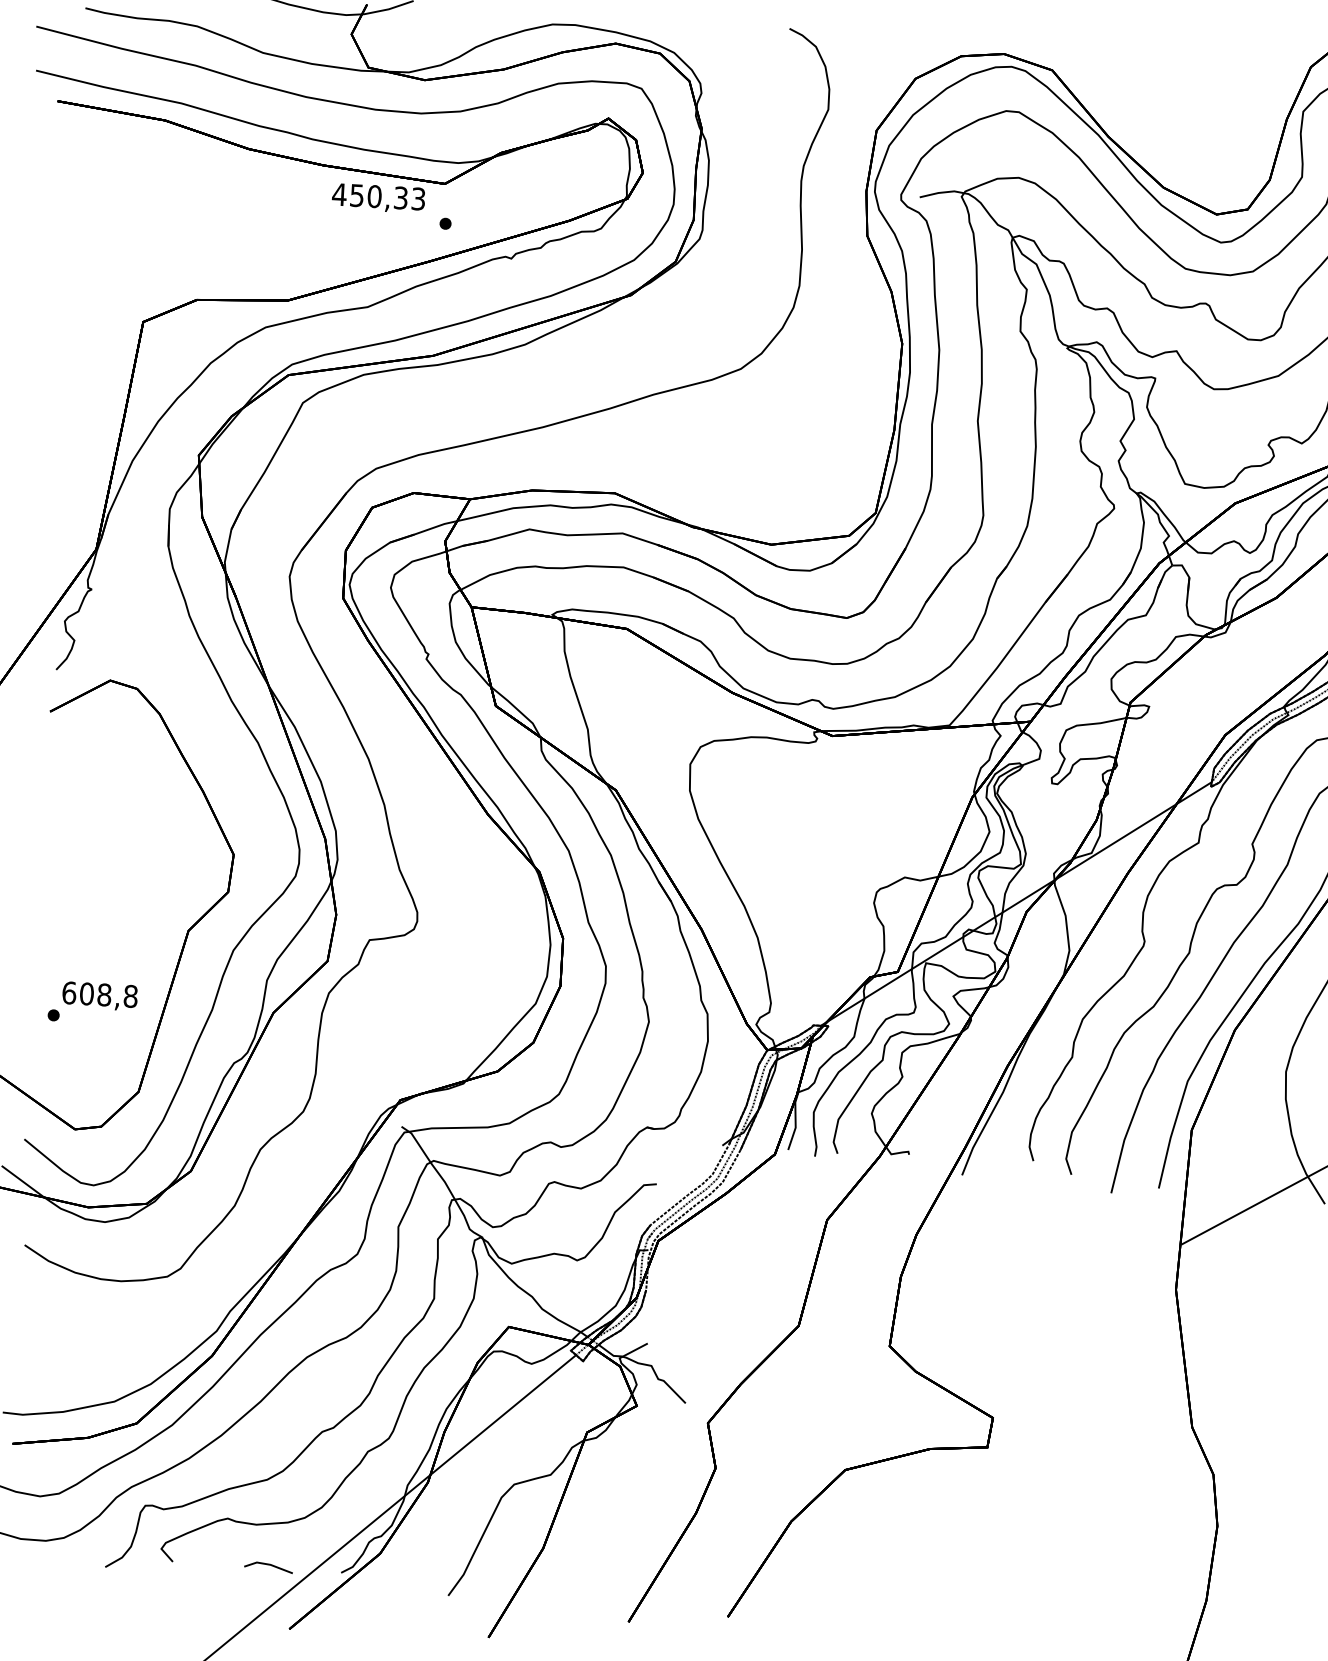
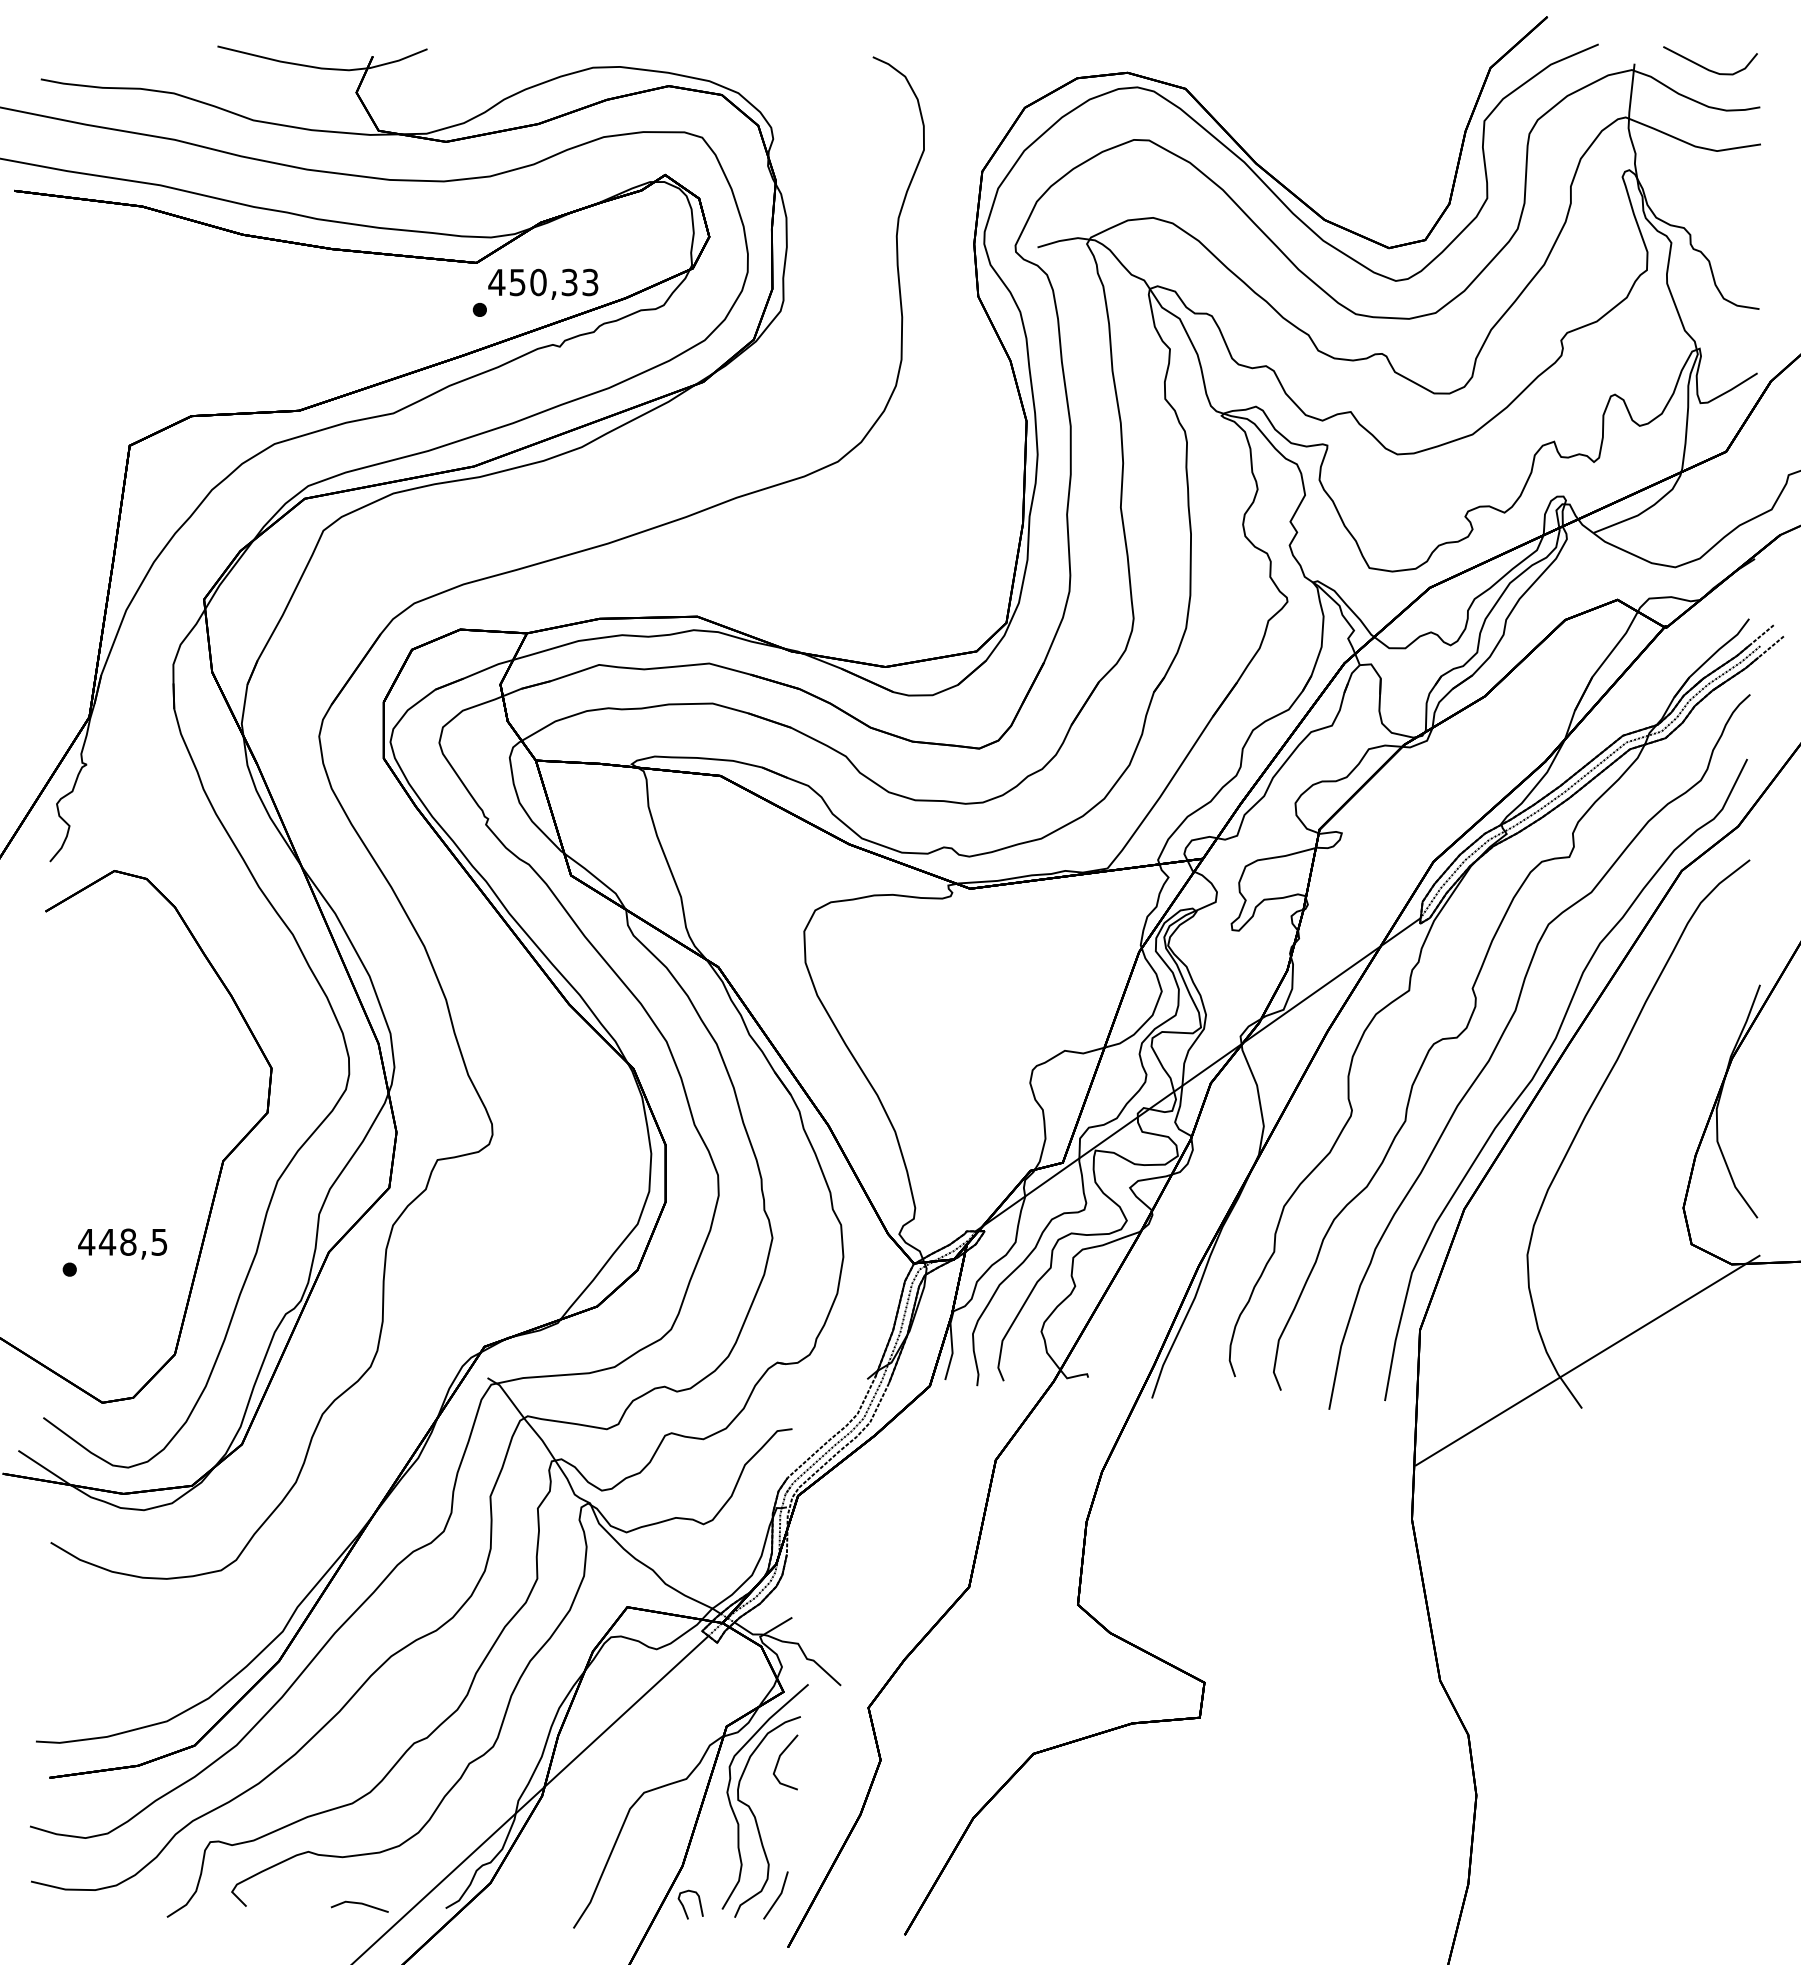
text: (378, 197) -> (543, 283), moved
text: (99, 994) -> (122, 1241), 608,8 -> 448,5
part: (596, 1496) -> (742, 1801), added

